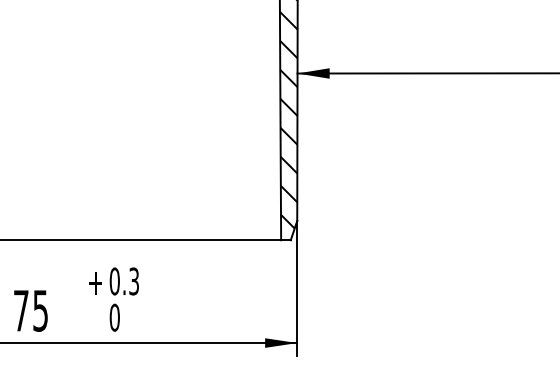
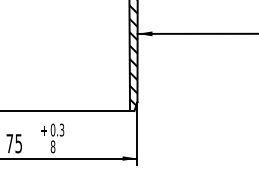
text: (113, 316) -> (52, 146), 0 -> 8

